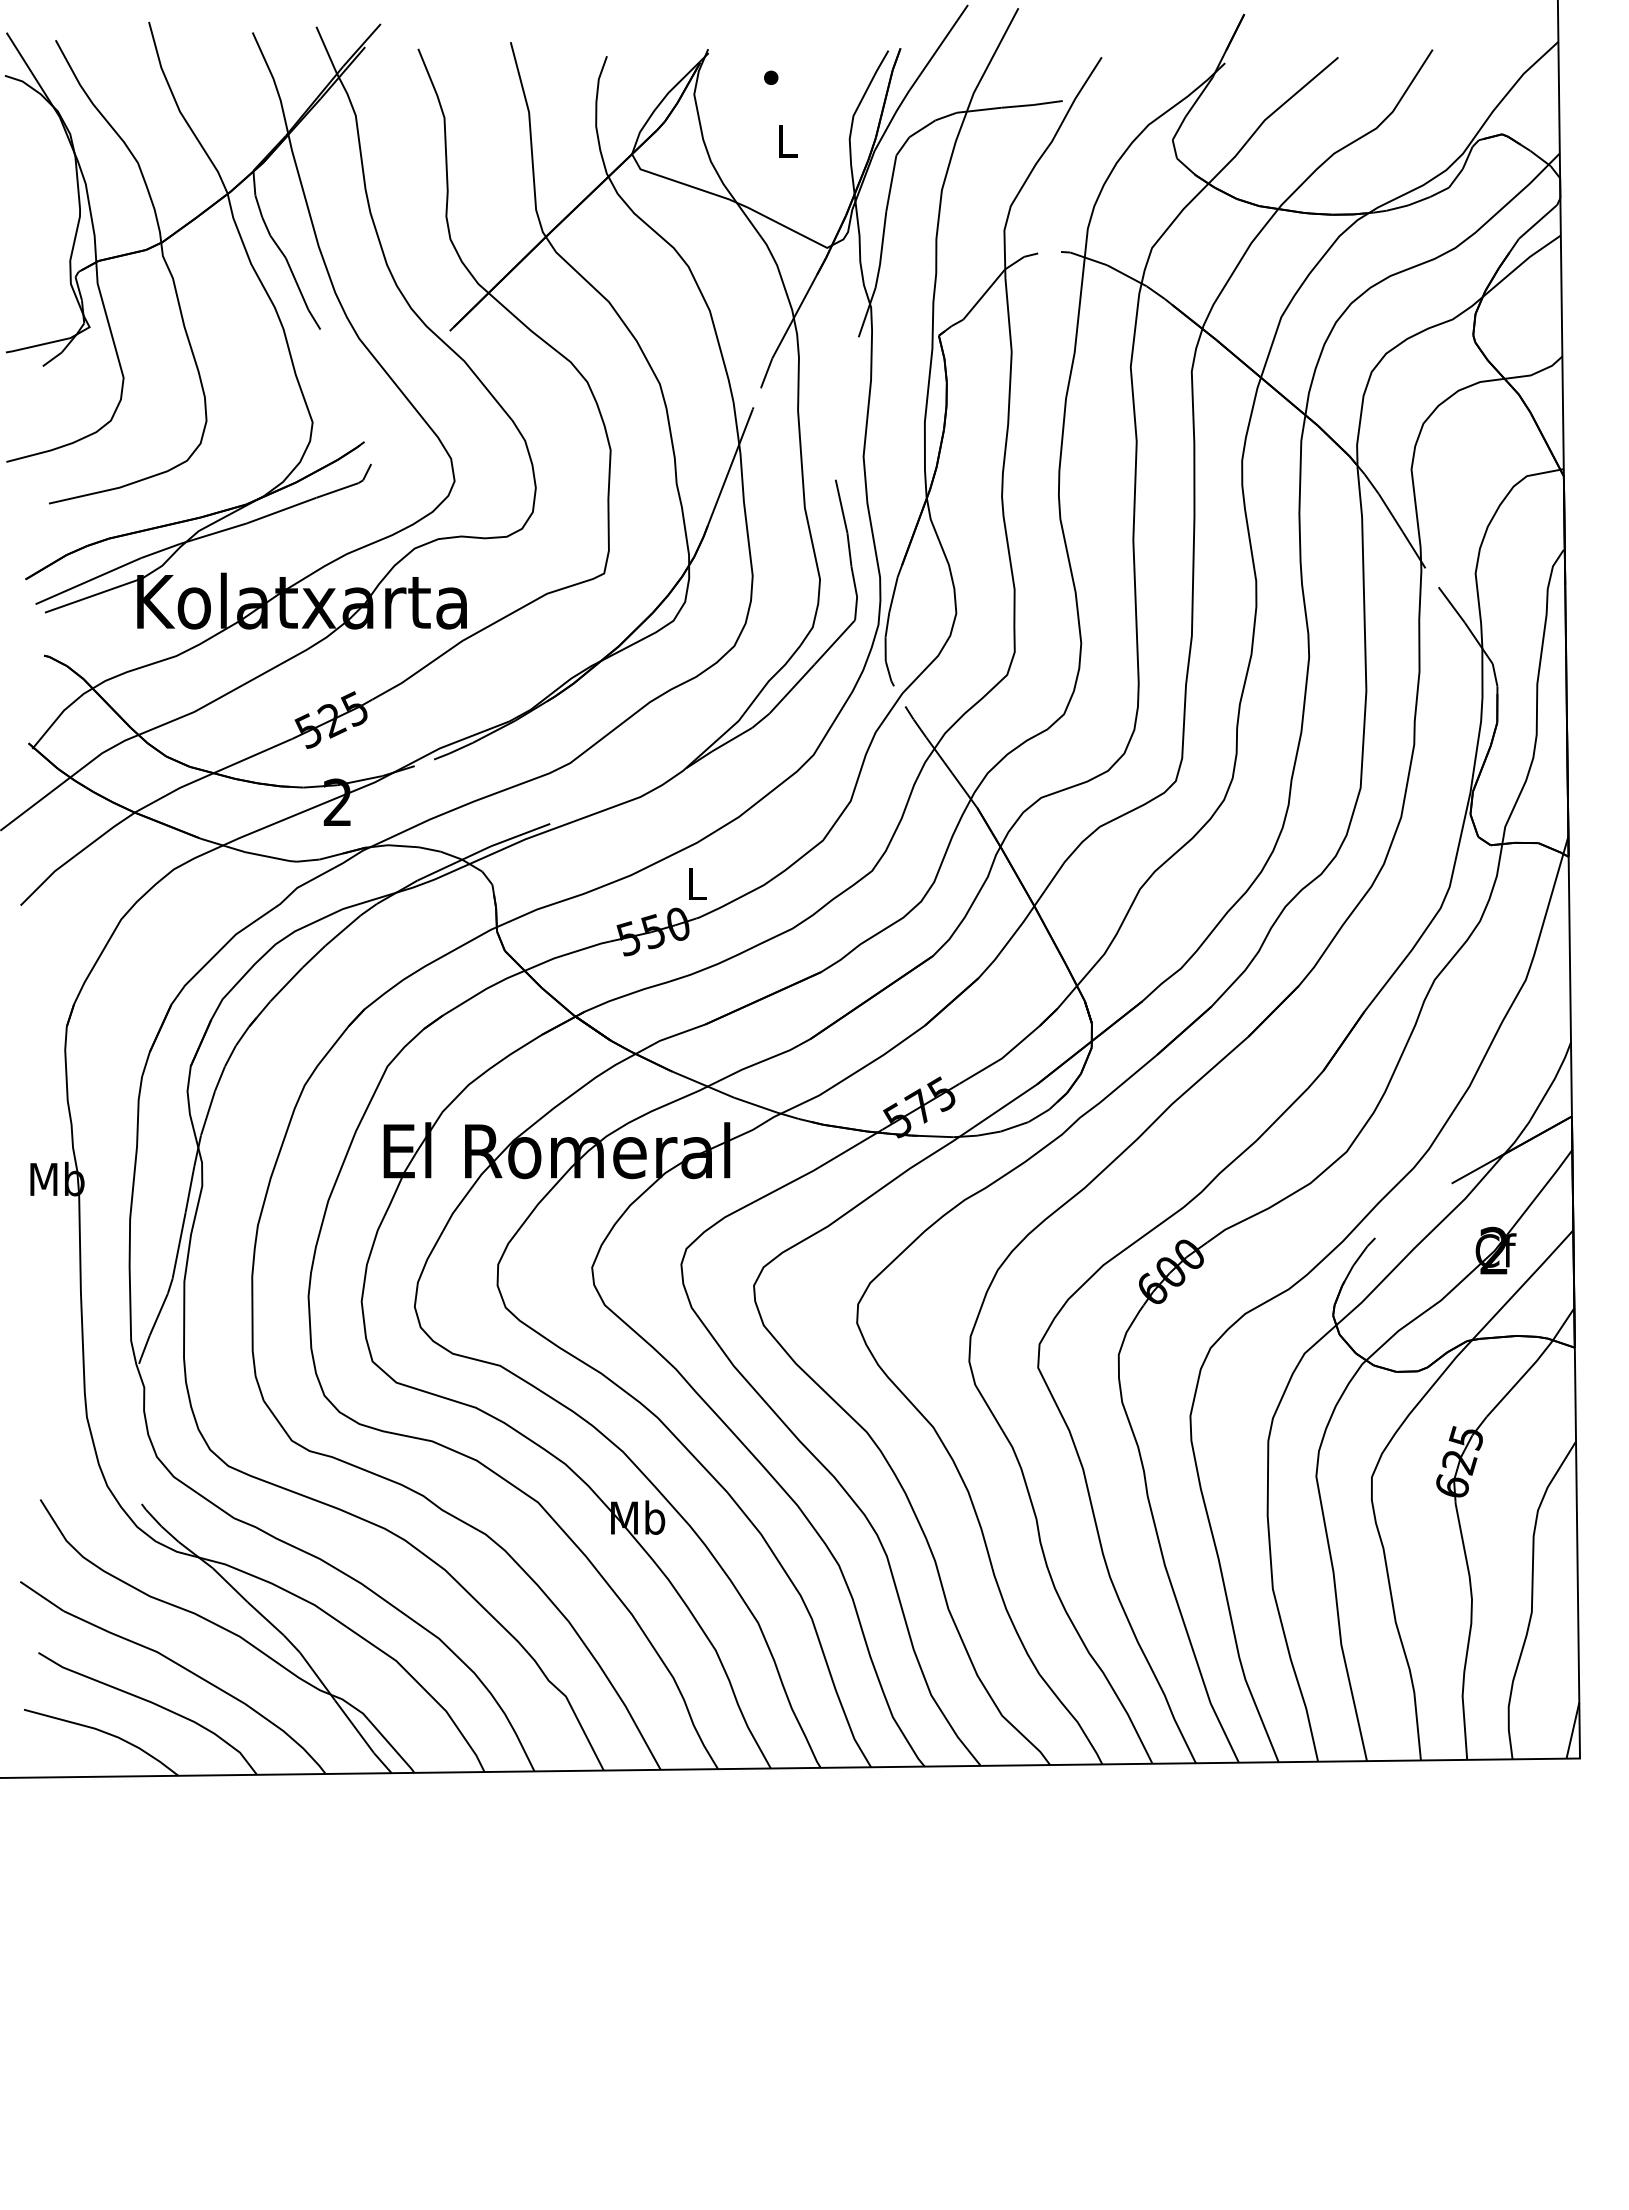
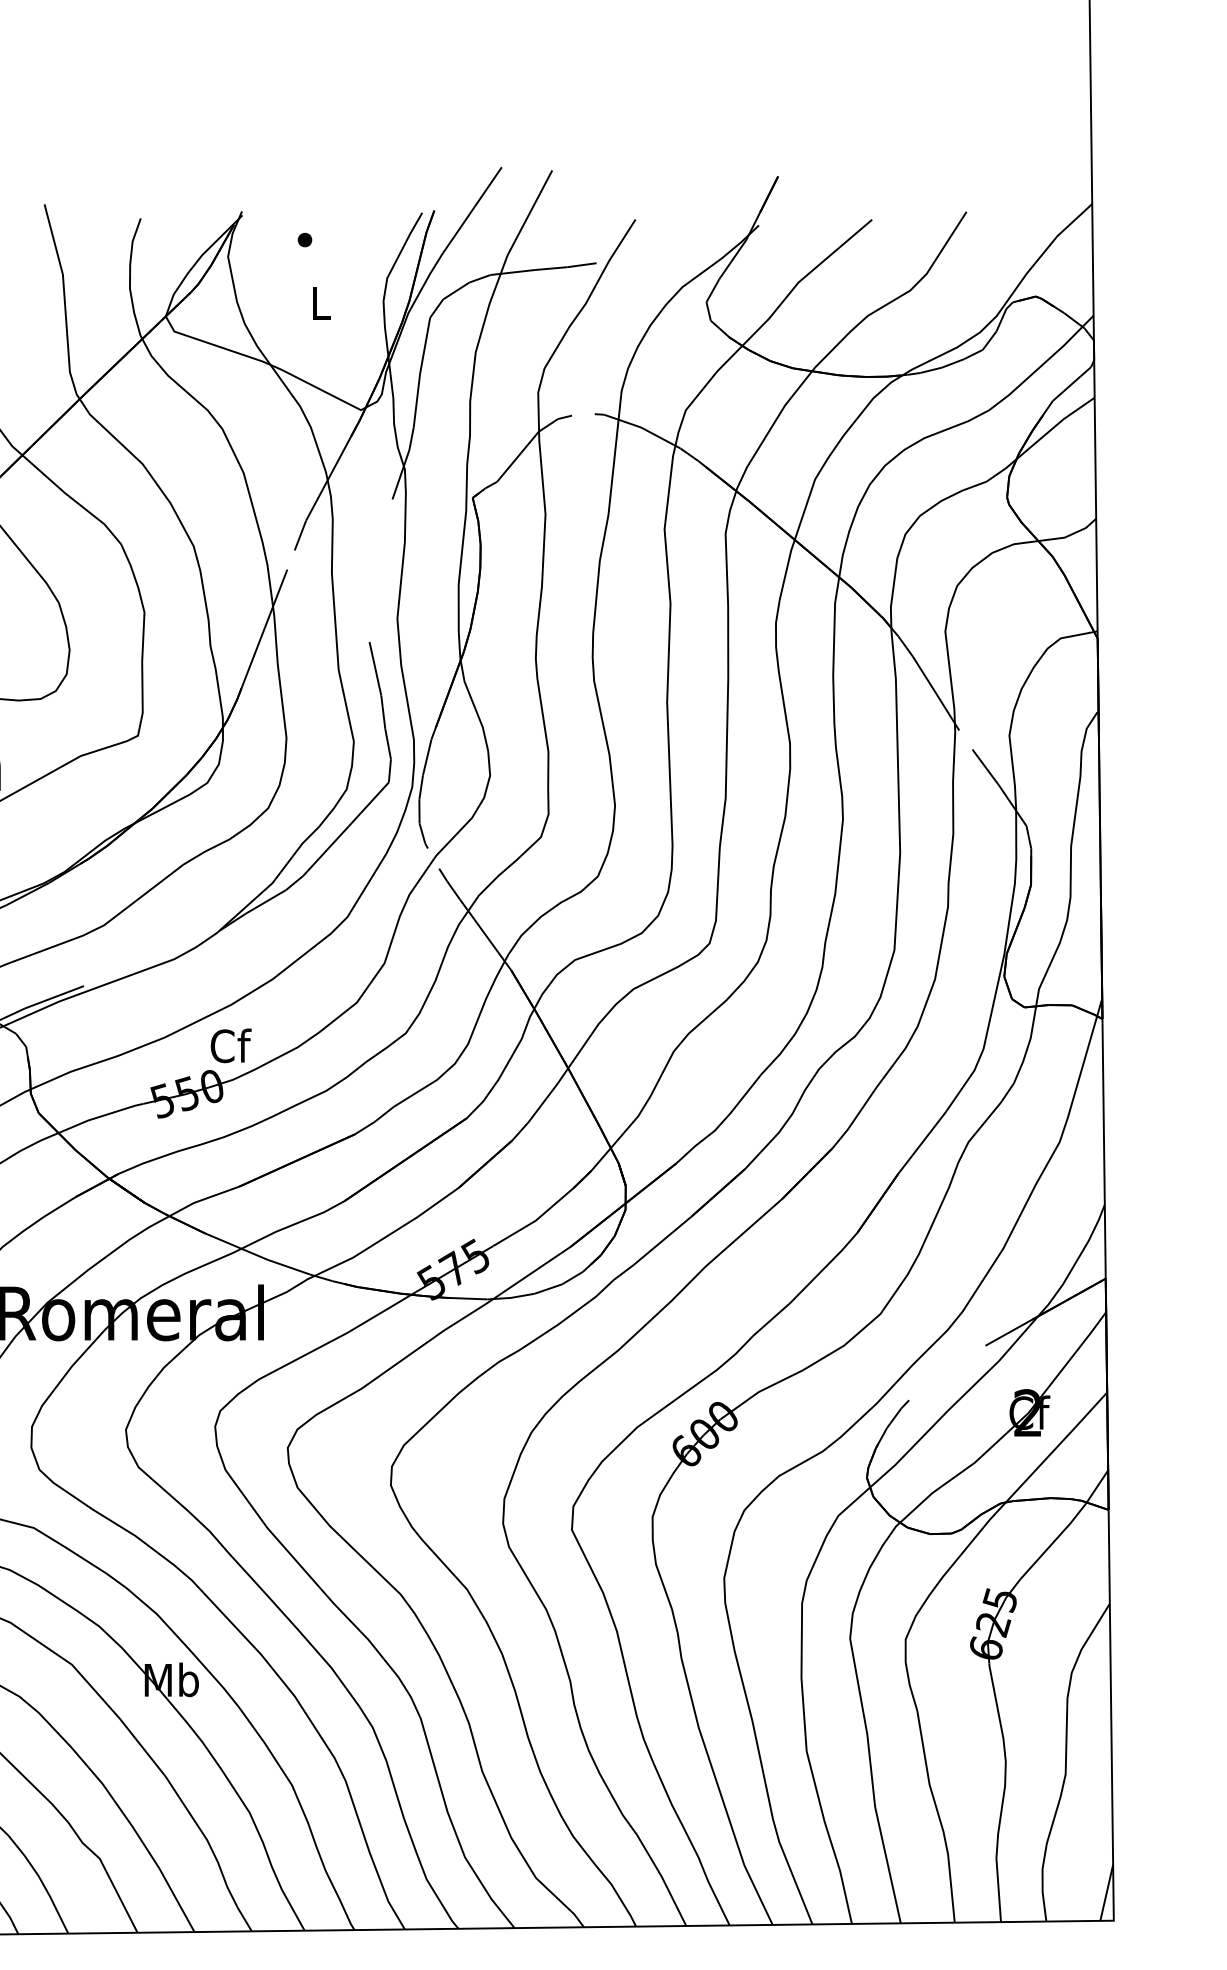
text: (697, 883) -> (231, 1045), L -> Cf

